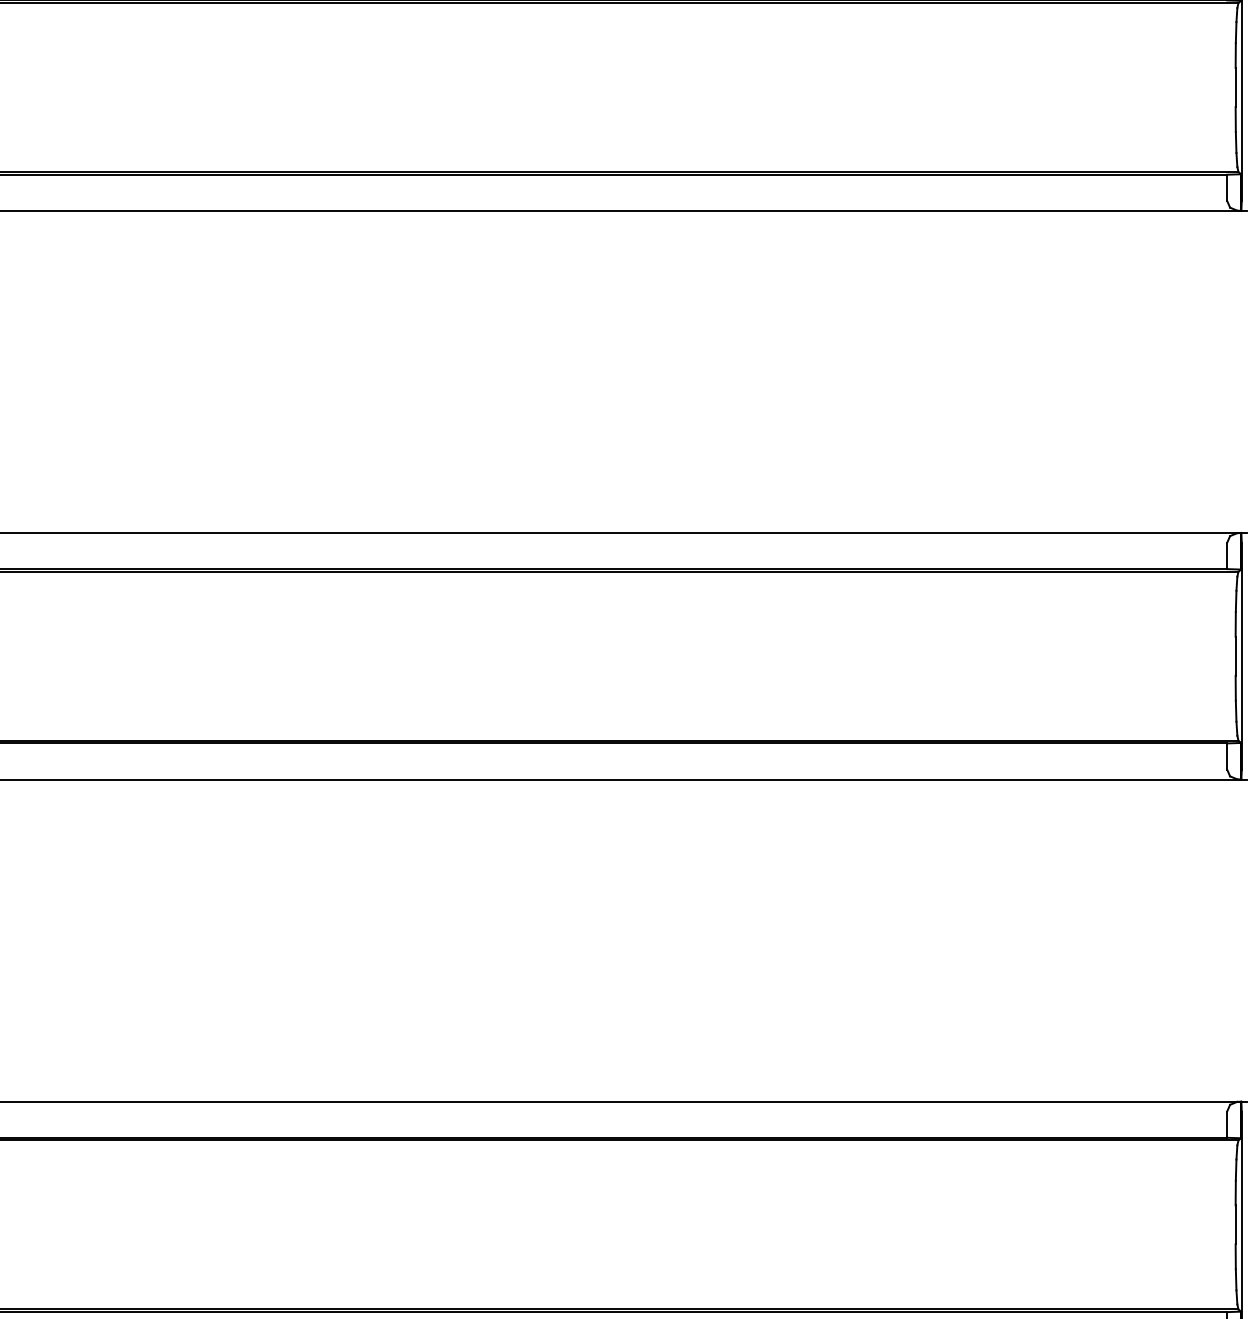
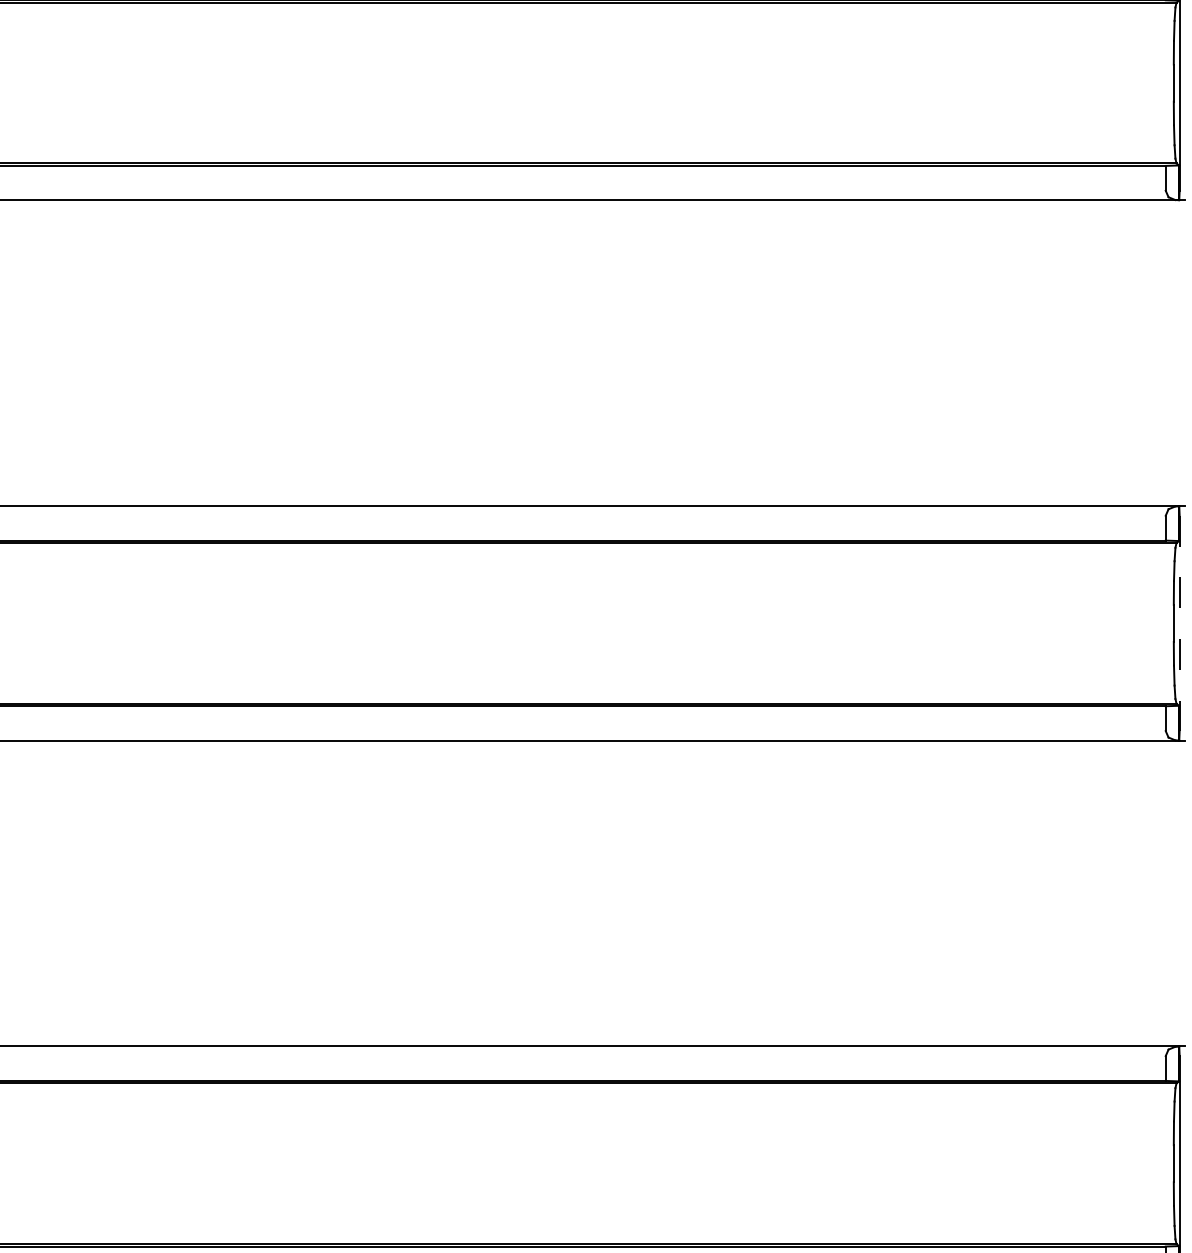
line: (1241, 656) -> (1179, 623), solid -> dashed

